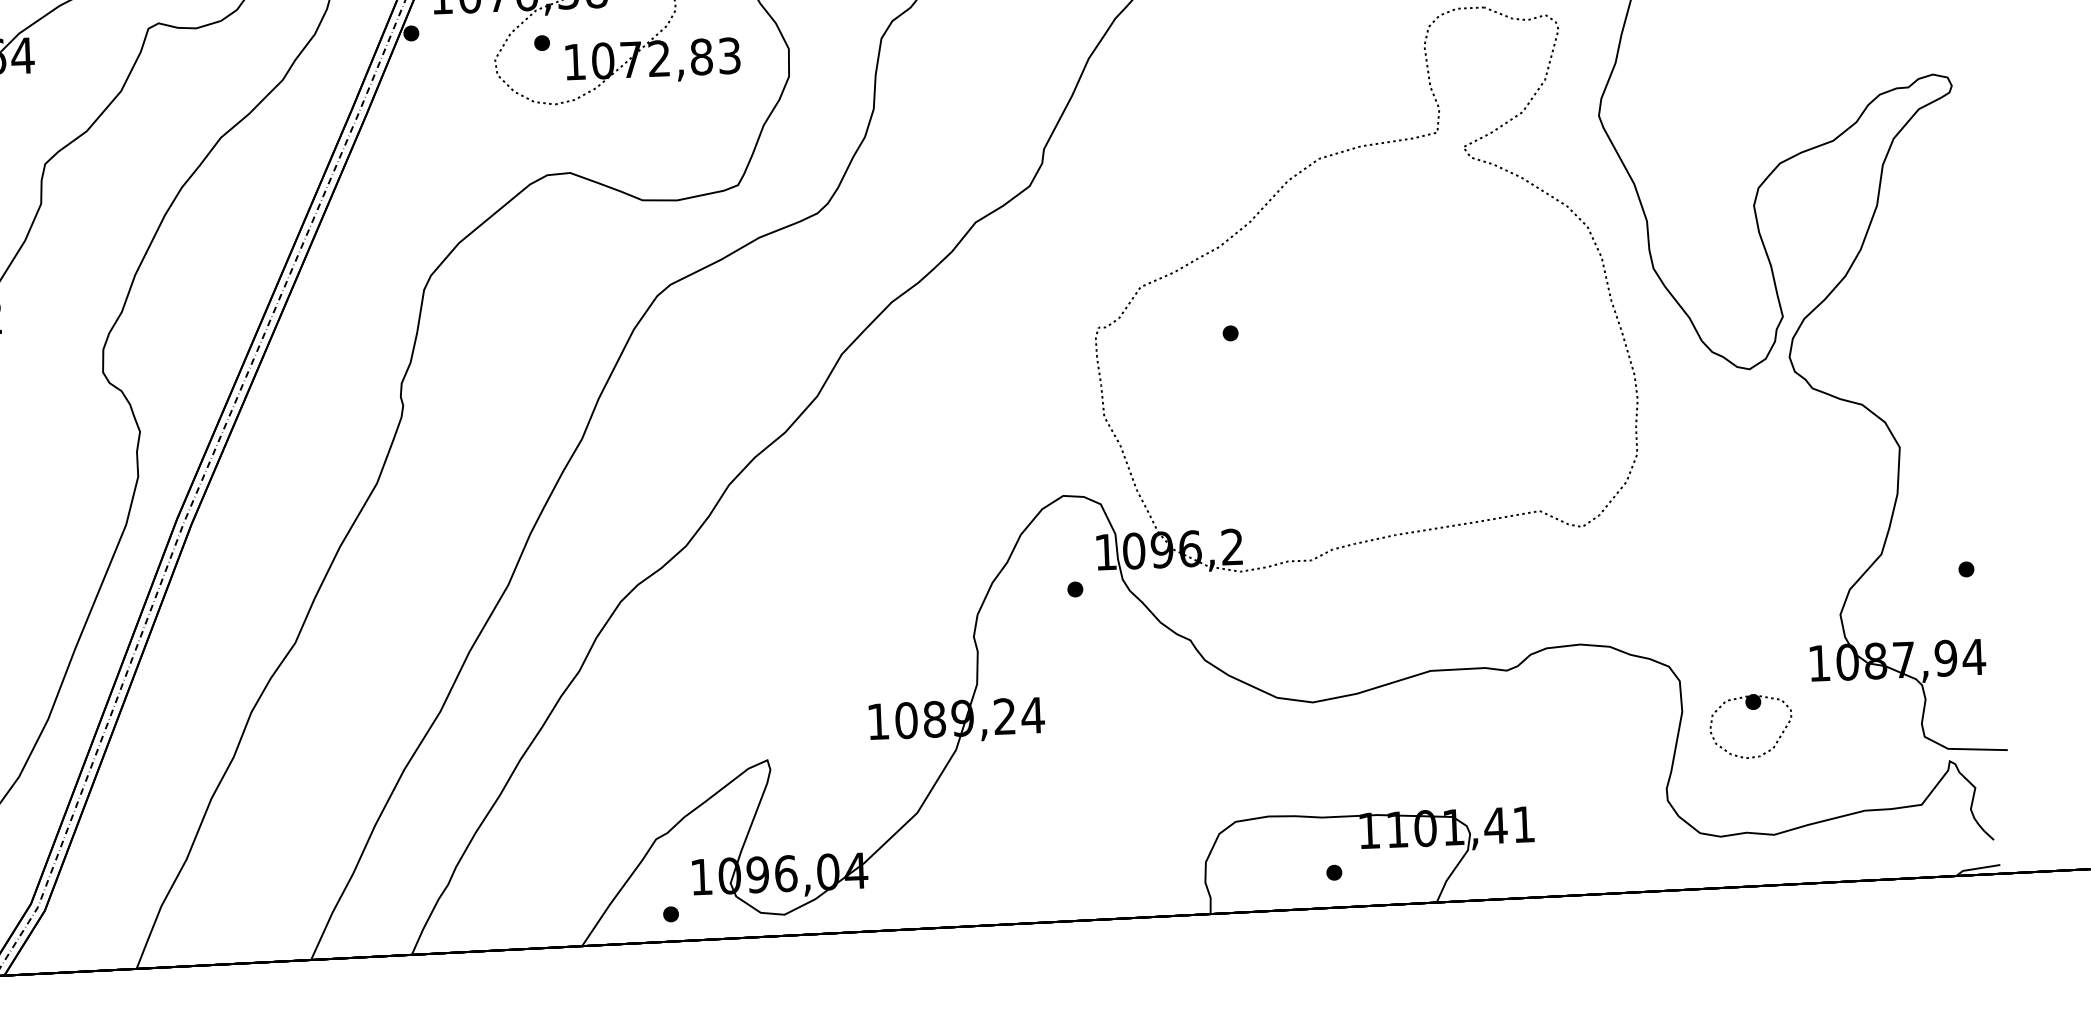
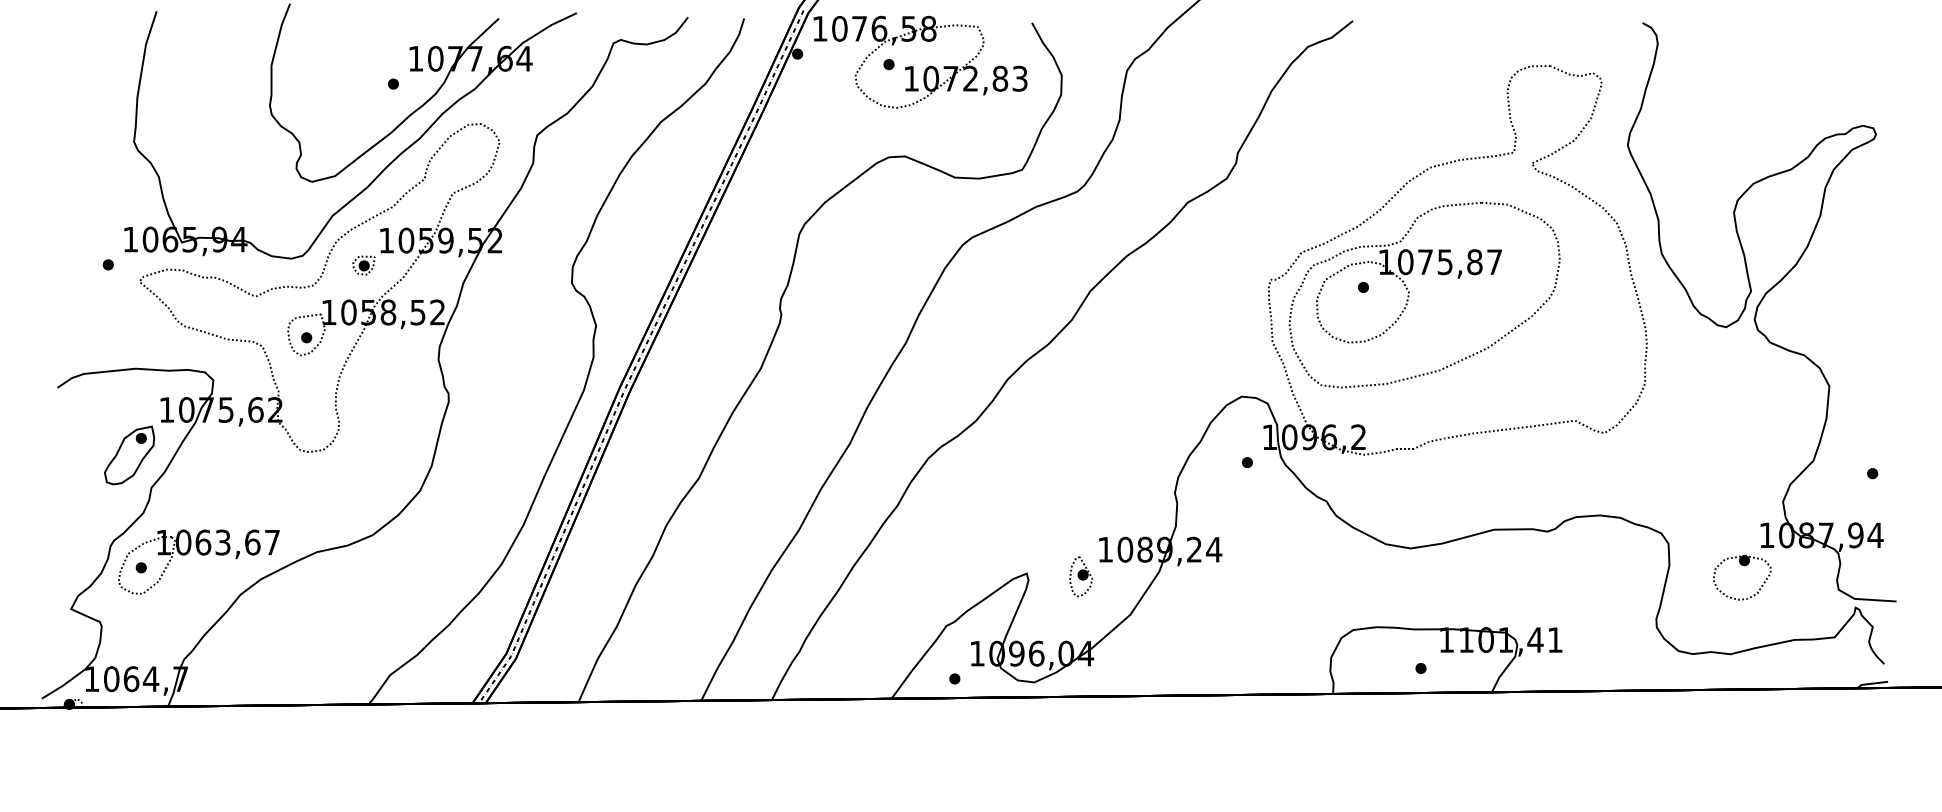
part: (1296, 339) -> (1409, 293), added
part: (1752, 710) -> (1743, 566), moved
part: (845, 761) -> (1081, 576), added

